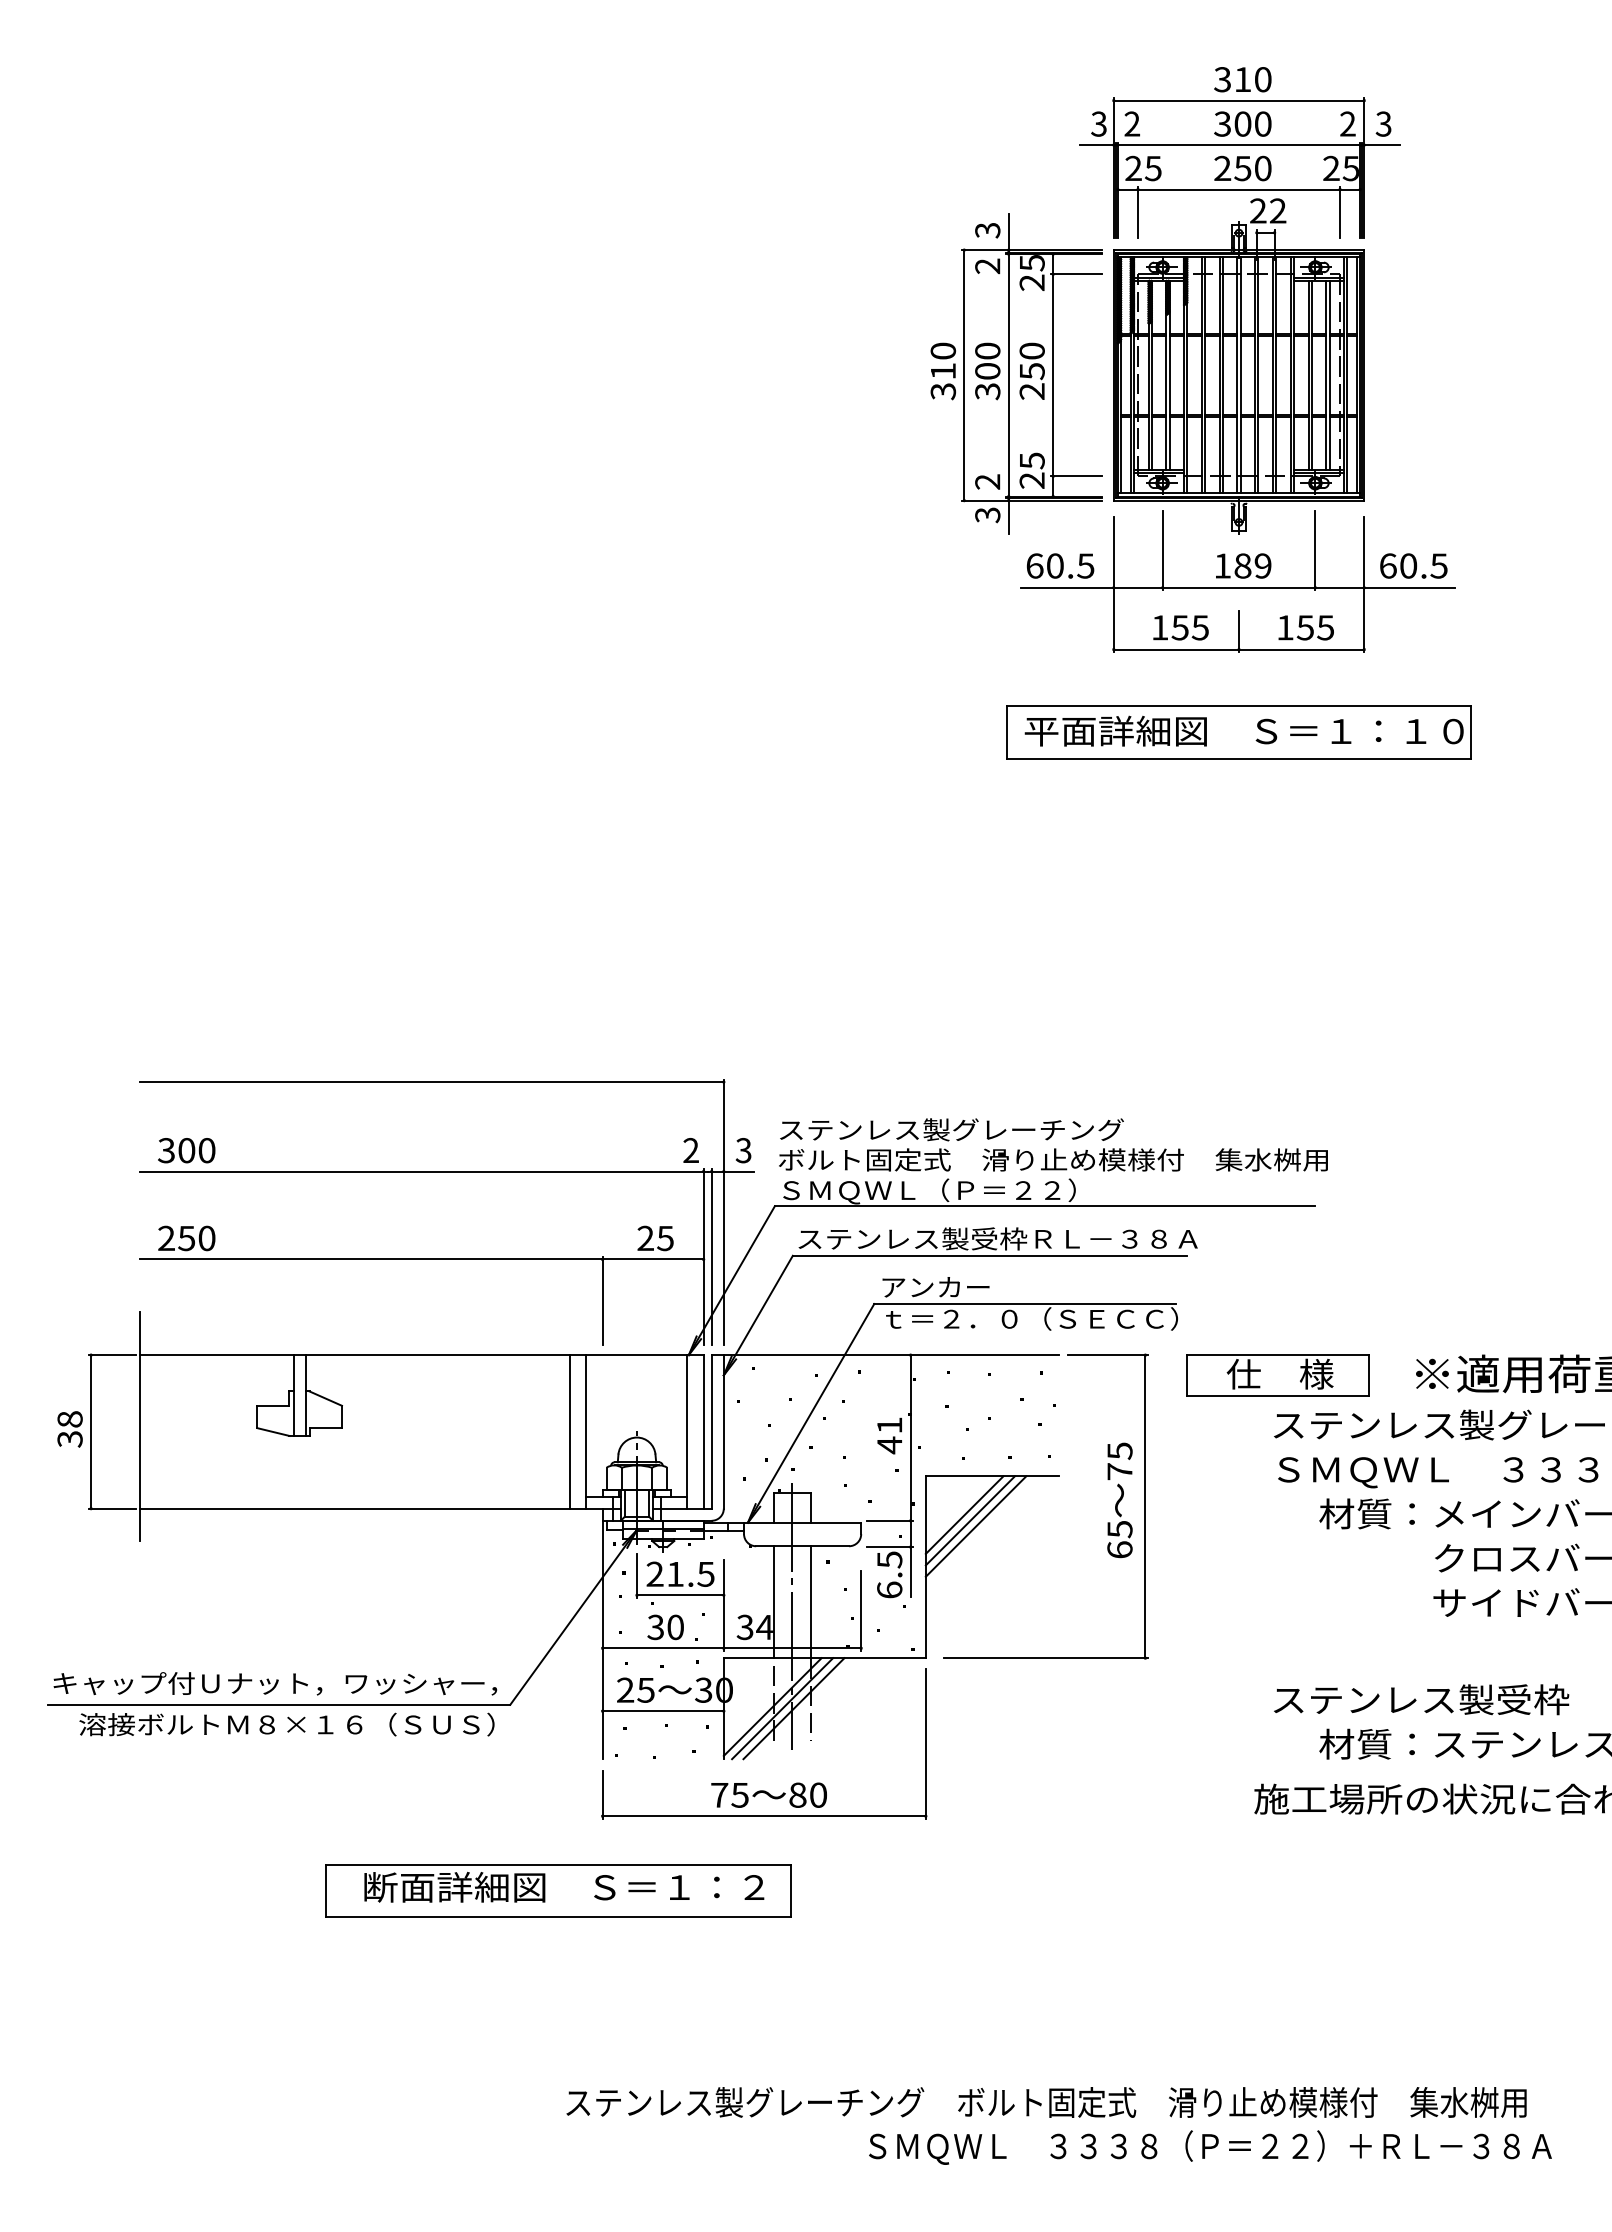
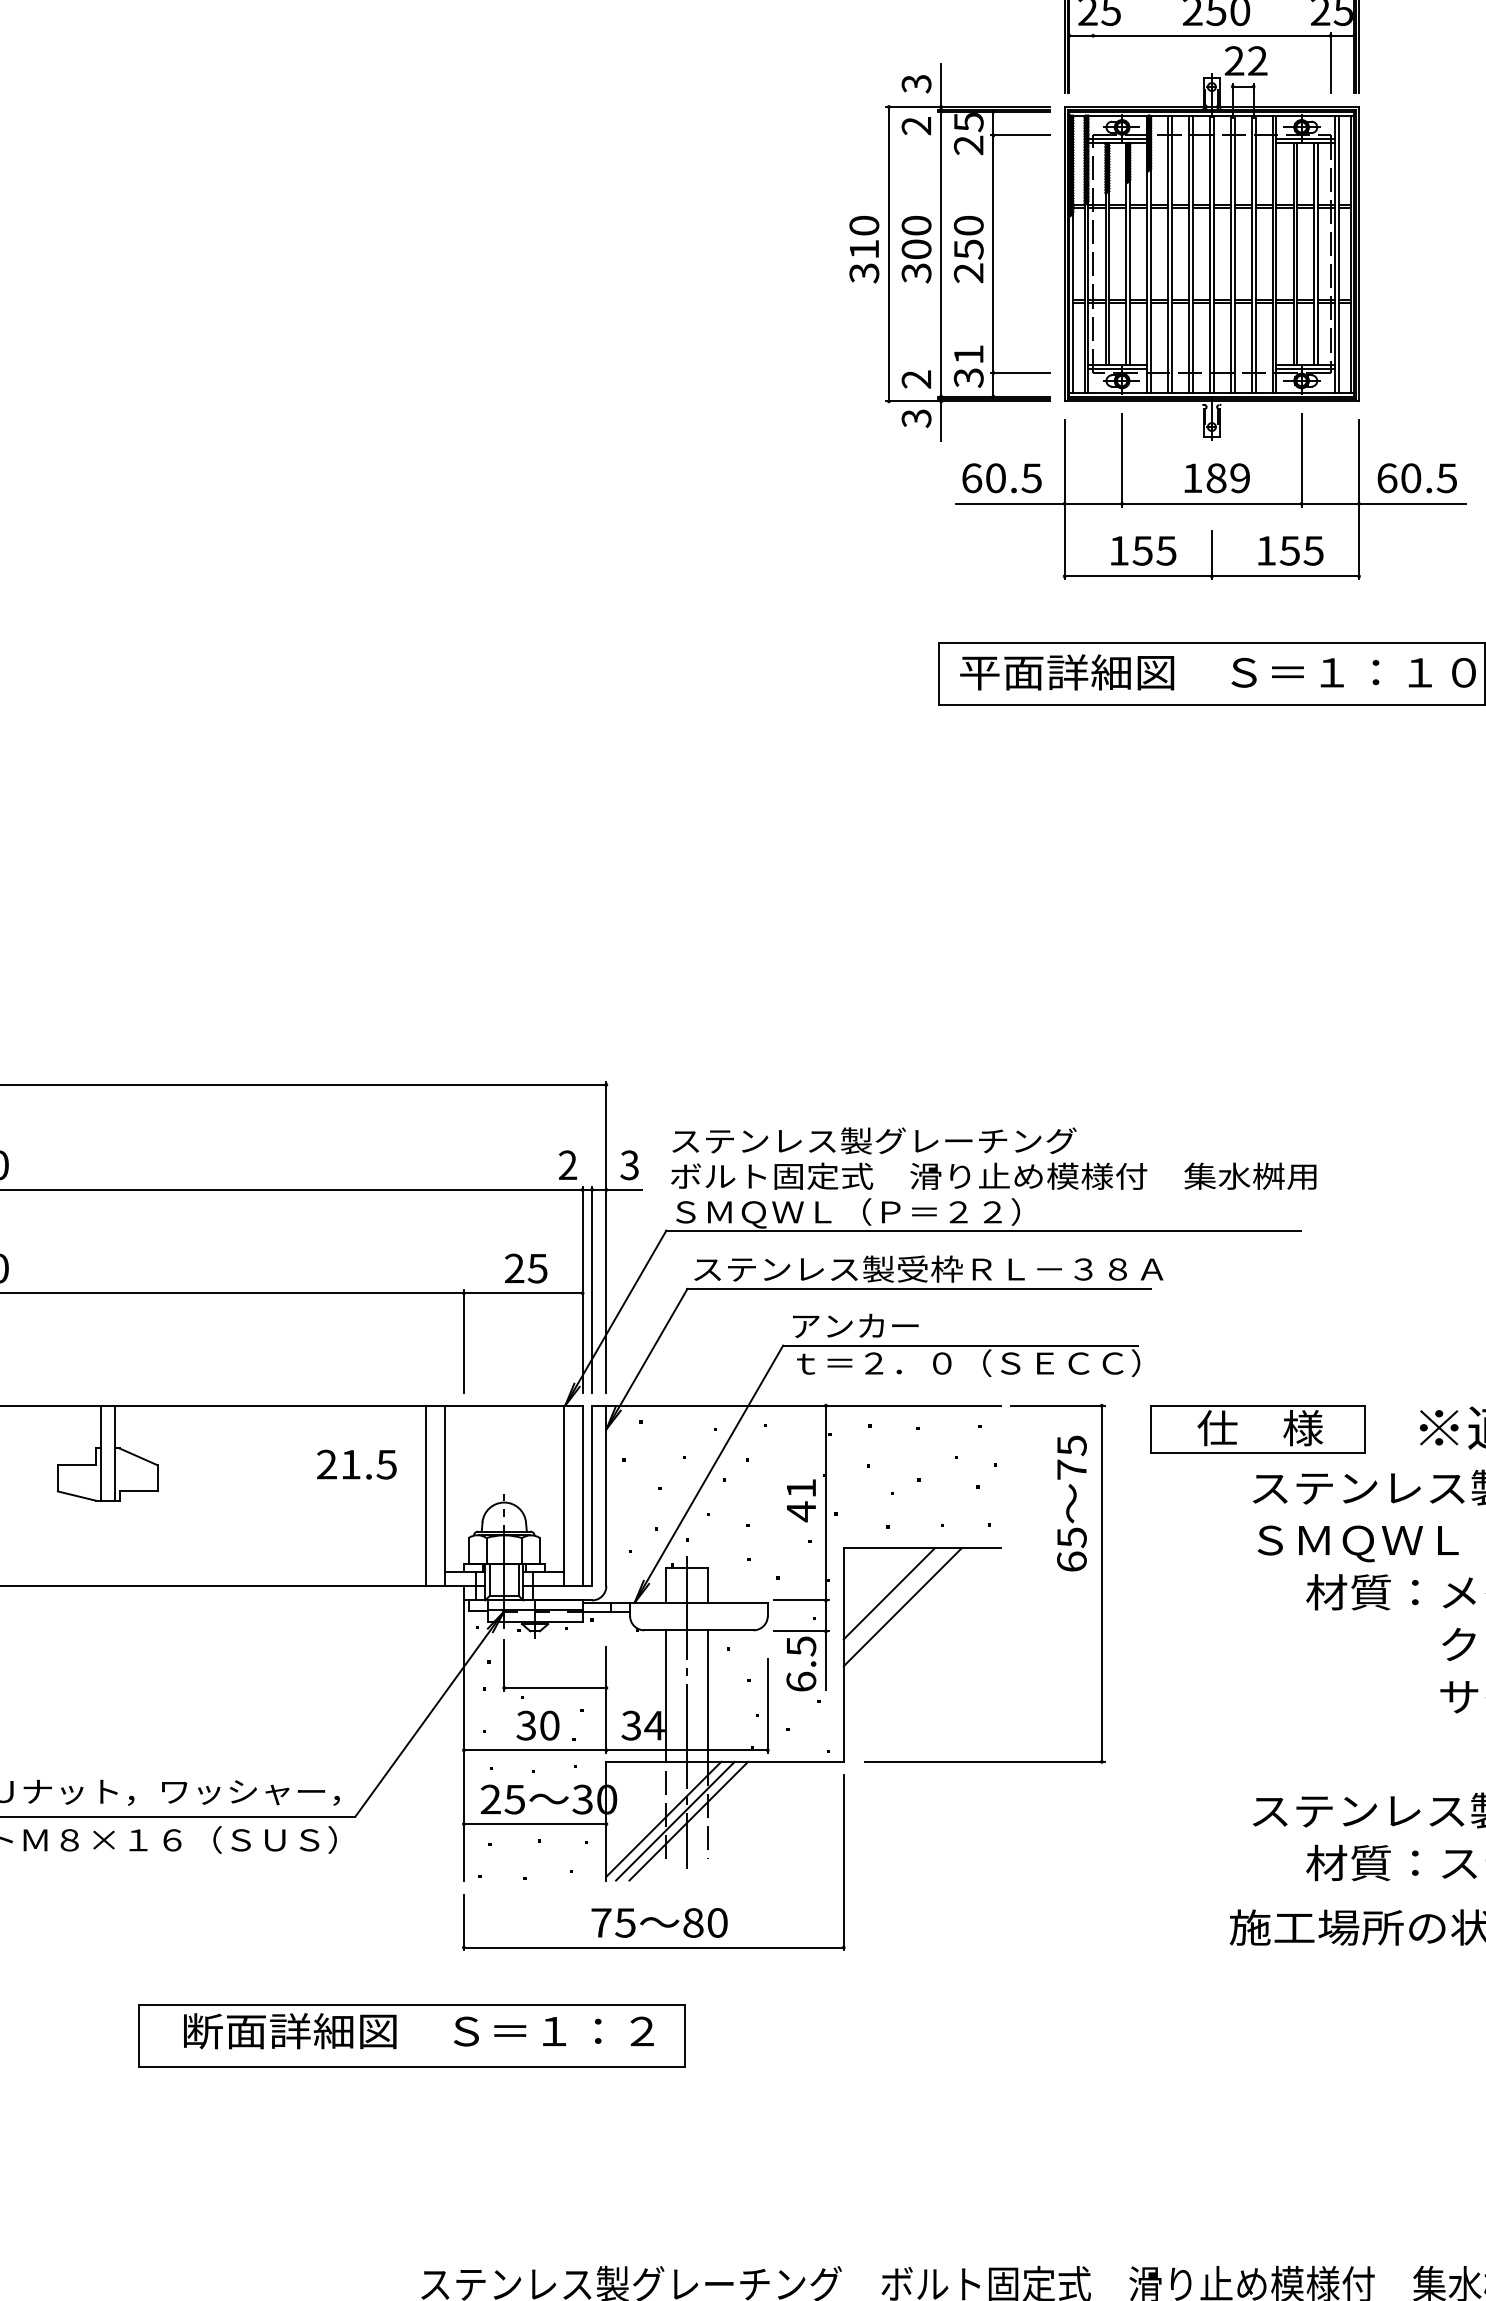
line: (1138, 212) -> (1093, 62), removed
text: (1032, 470) -> (969, 365), 25 -> 31
text: (1119, 1500) -> (1071, 1503), moved
line: (969, 1520) -> (895, 1600), removed
text: (680, 1573) -> (356, 1463), moved

